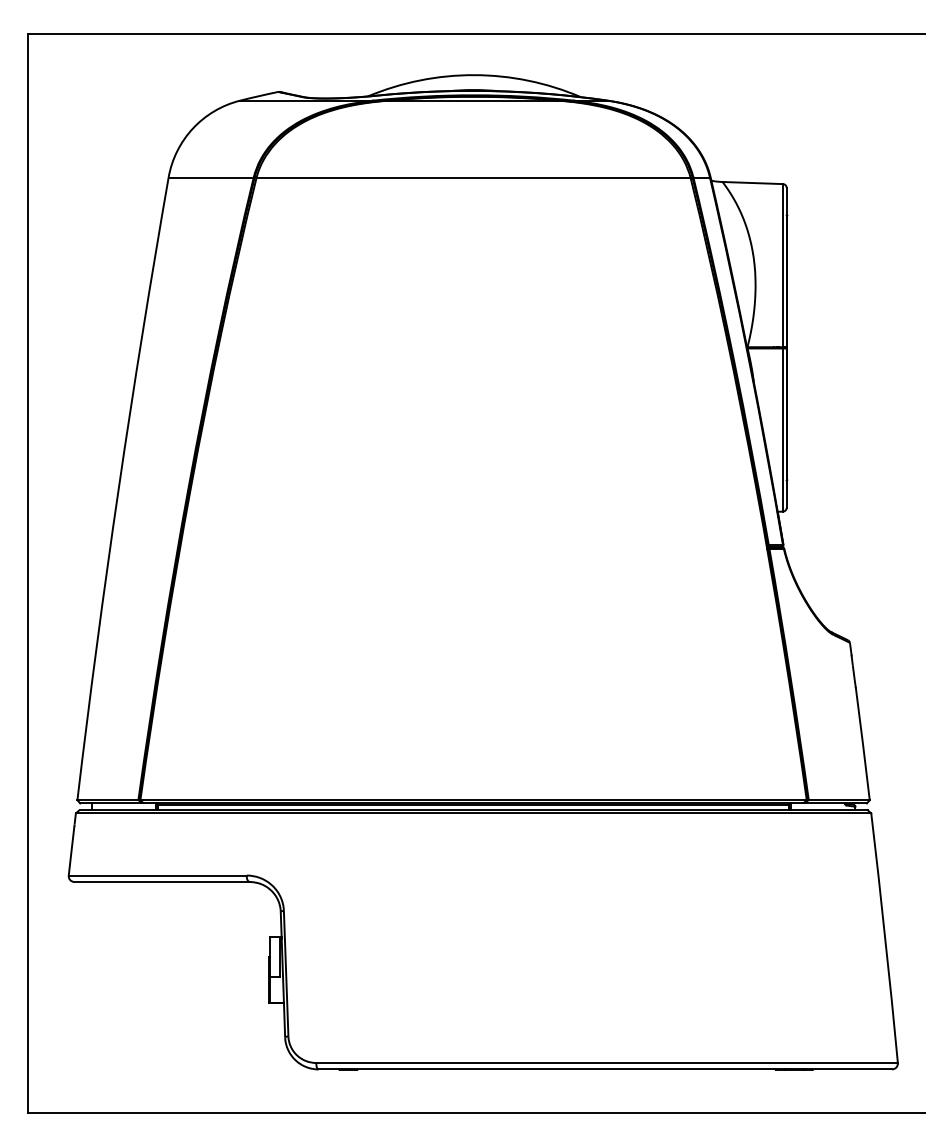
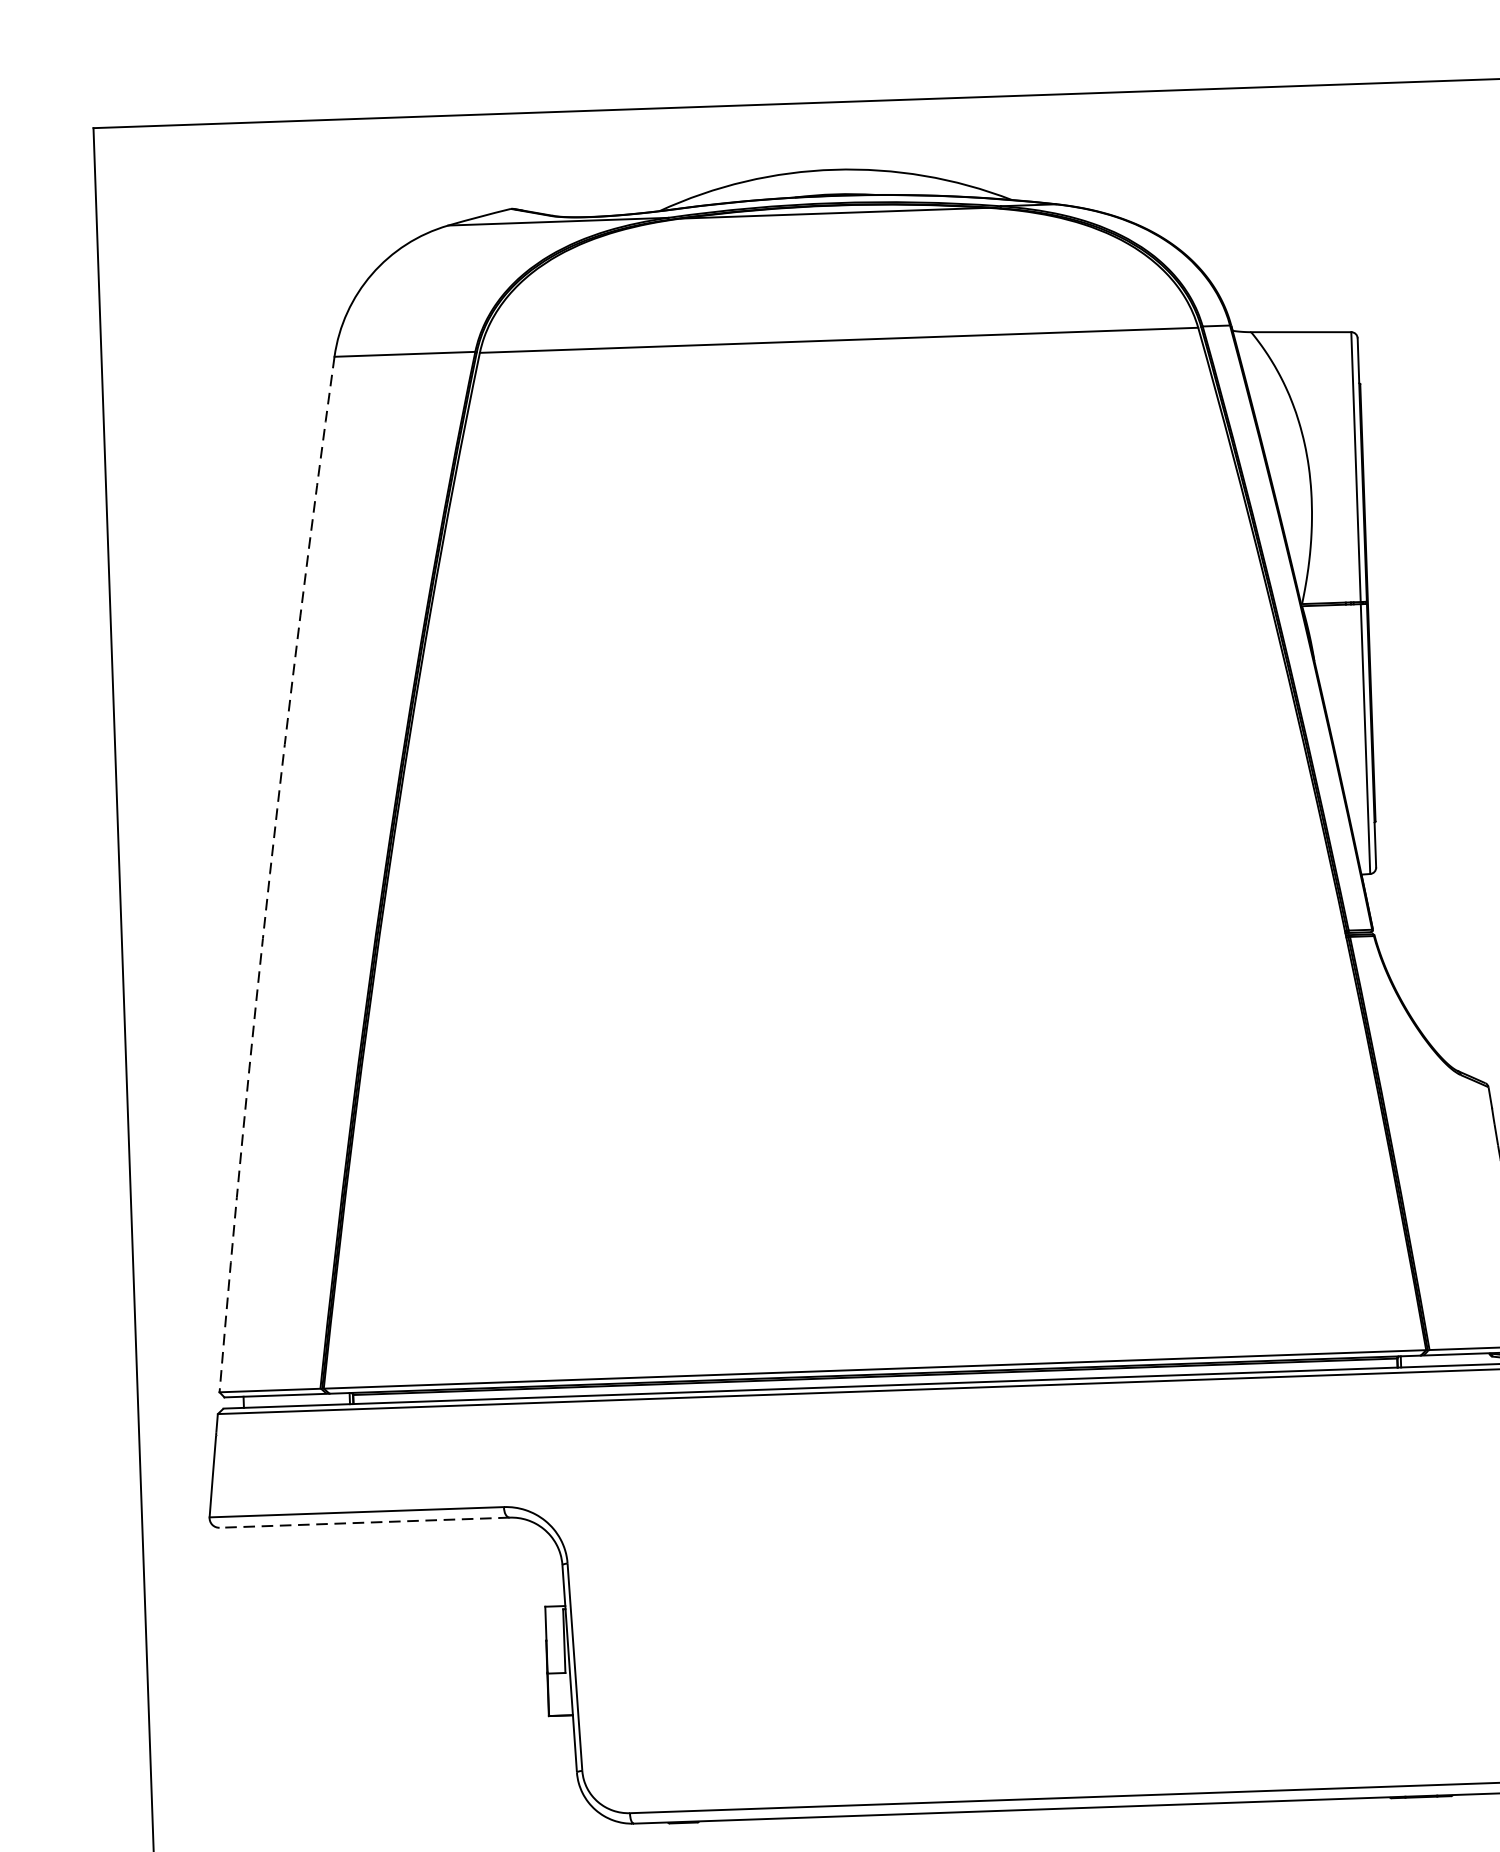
arc: (118, 488) -> (269, 874), solid -> dashed
line: (162, 882) -> (365, 1523), solid -> dashed

